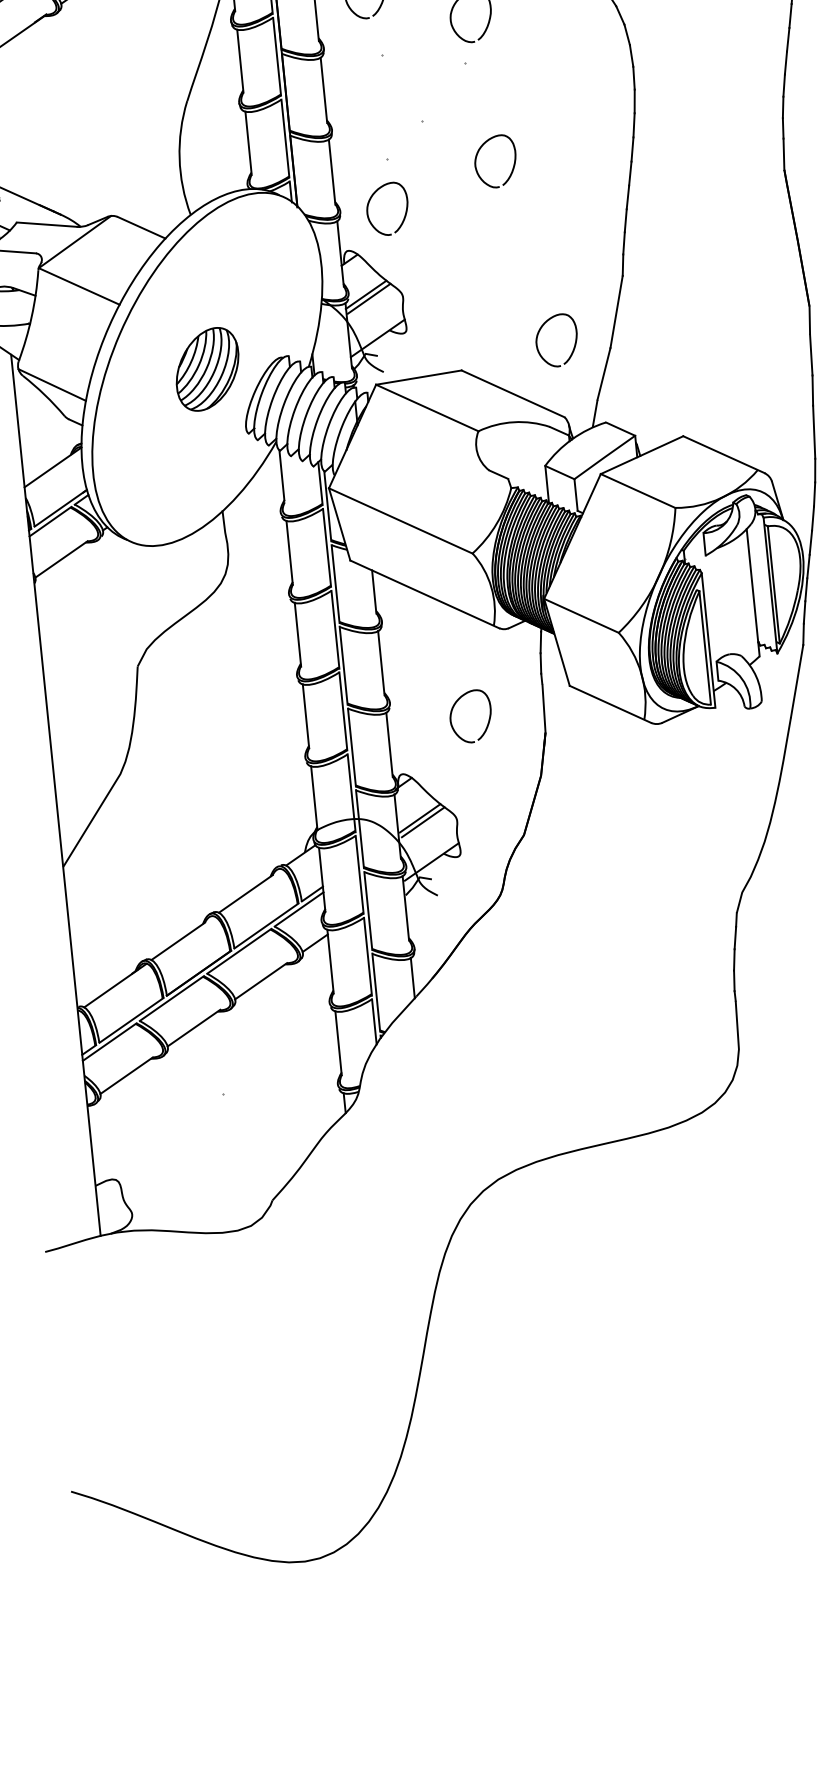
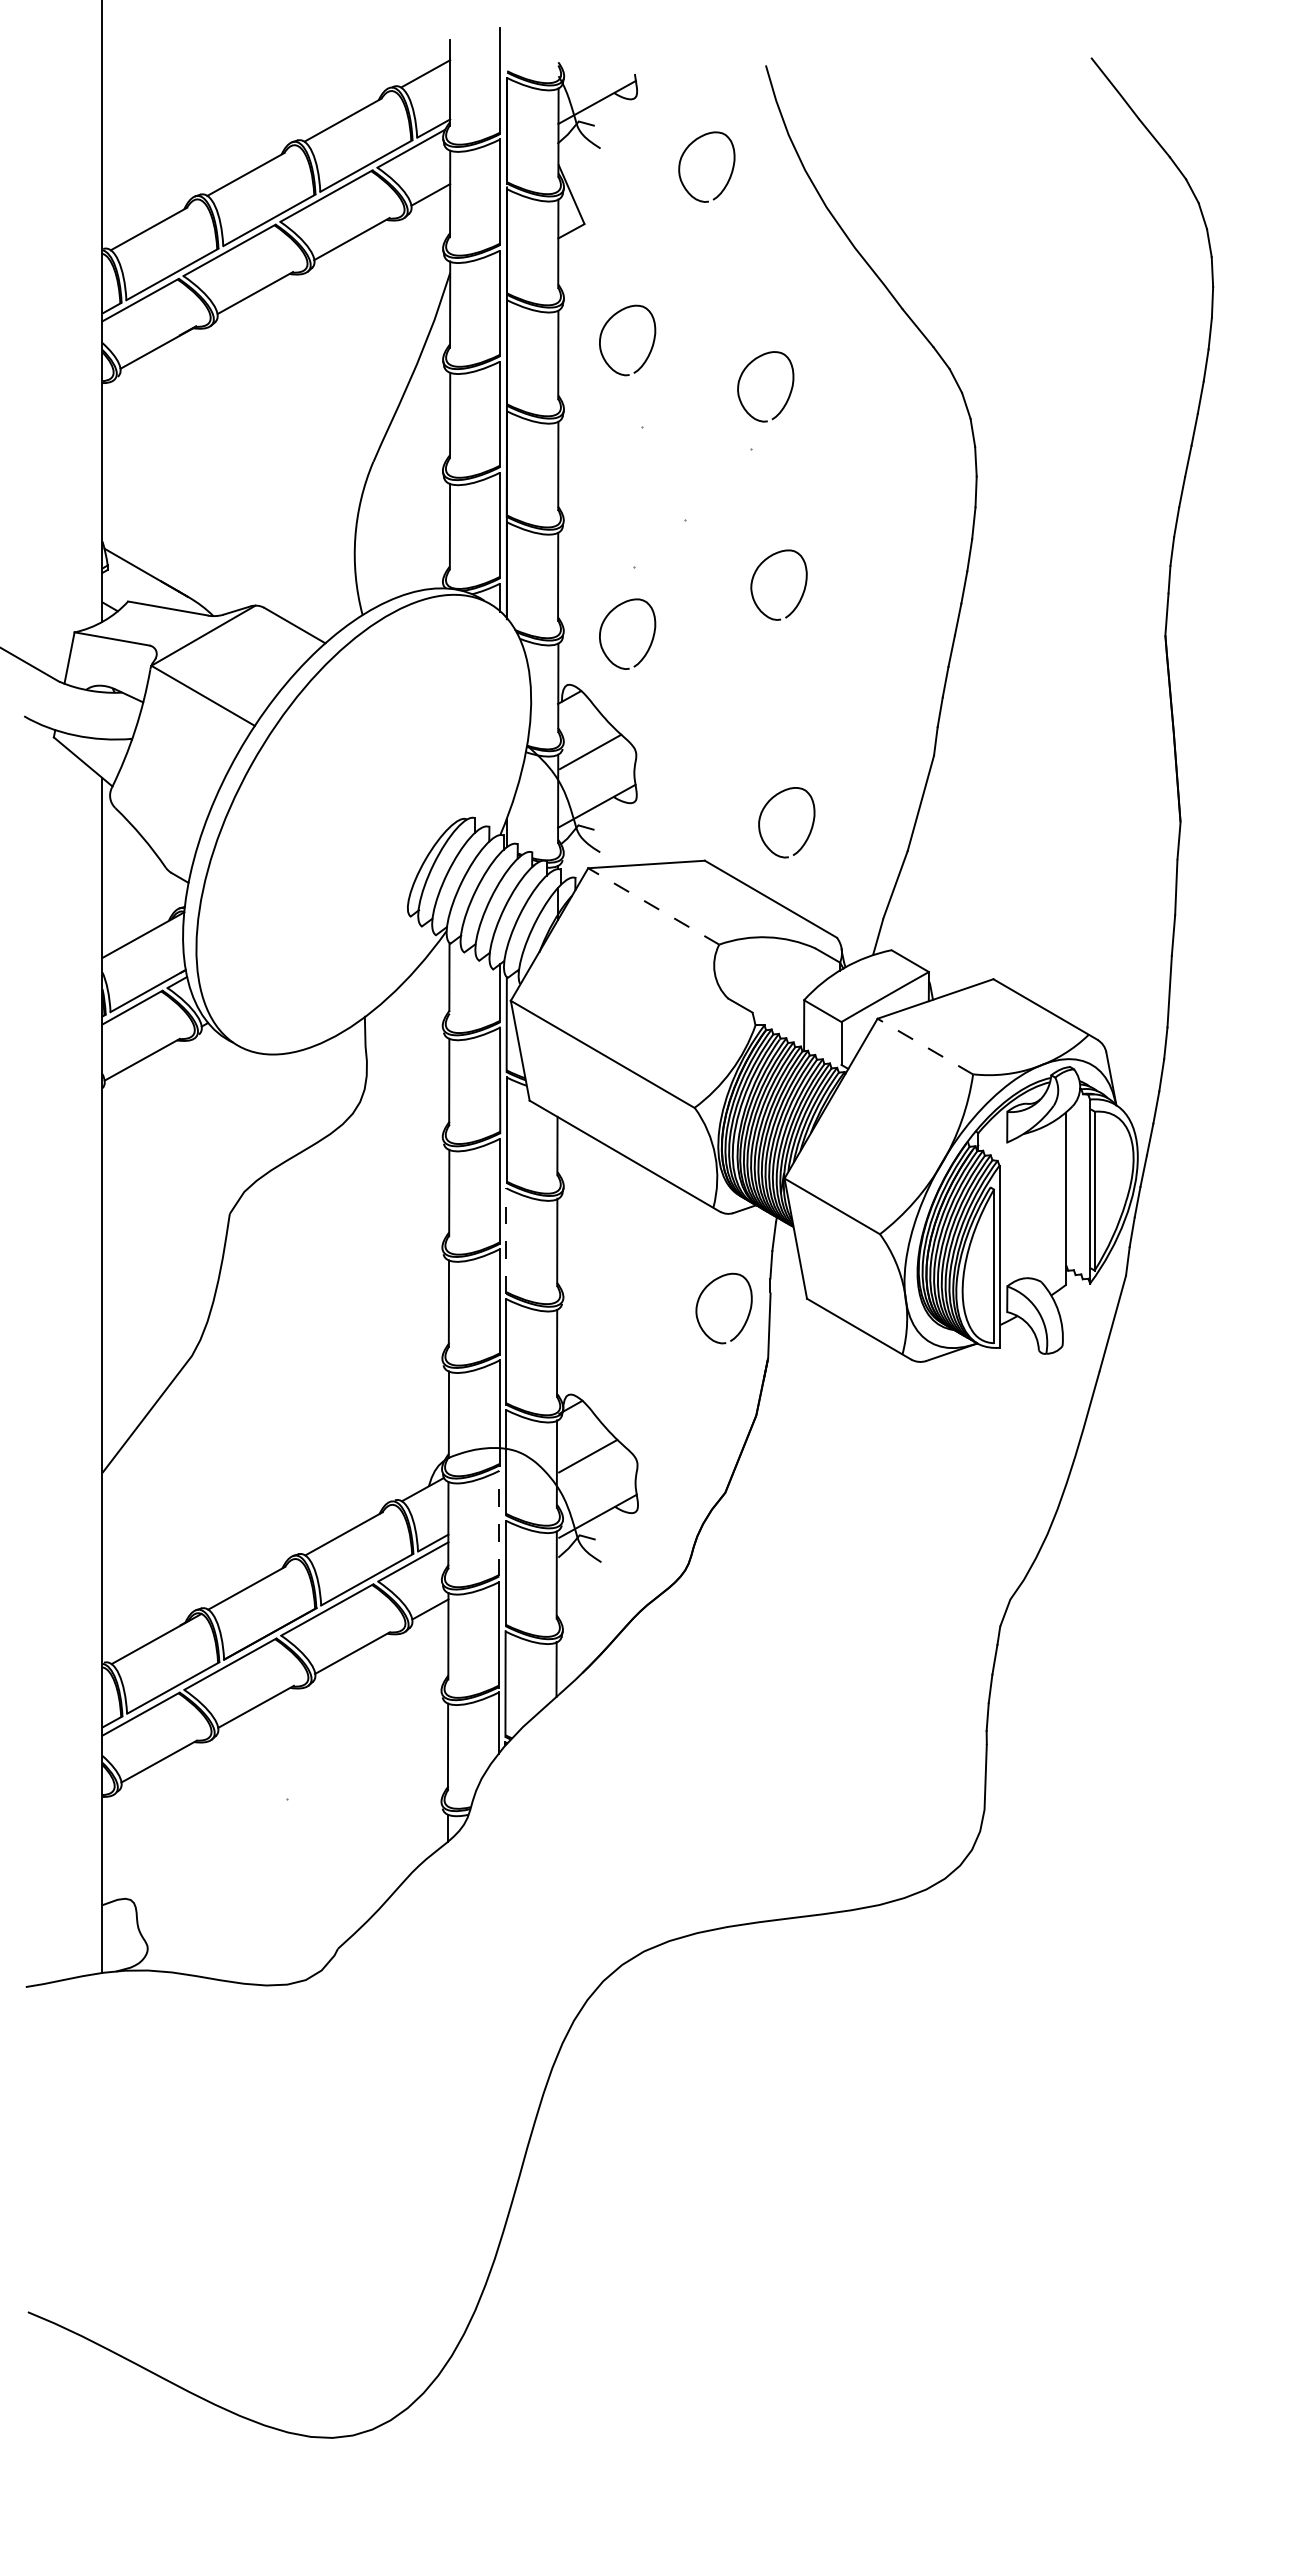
line: (365, 295) -> (586, 746), removed
curve: (574, 345) -> (809, 831), moved
part: (207, 369) -> (363, 824), removed
line: (52, 385) -> (153, 824), removed
line: (427, 408) -> (653, 906), solid -> dashed
line: (637, 491) -> (924, 1046), solid -> dashed
line: (343, 665) -> (506, 1240), solid -> dashed
curve: (488, 719) -> (747, 1315), moved
line: (422, 822) -> (591, 1461), removed
line: (359, 874) -> (499, 1523), solid -> dashed

